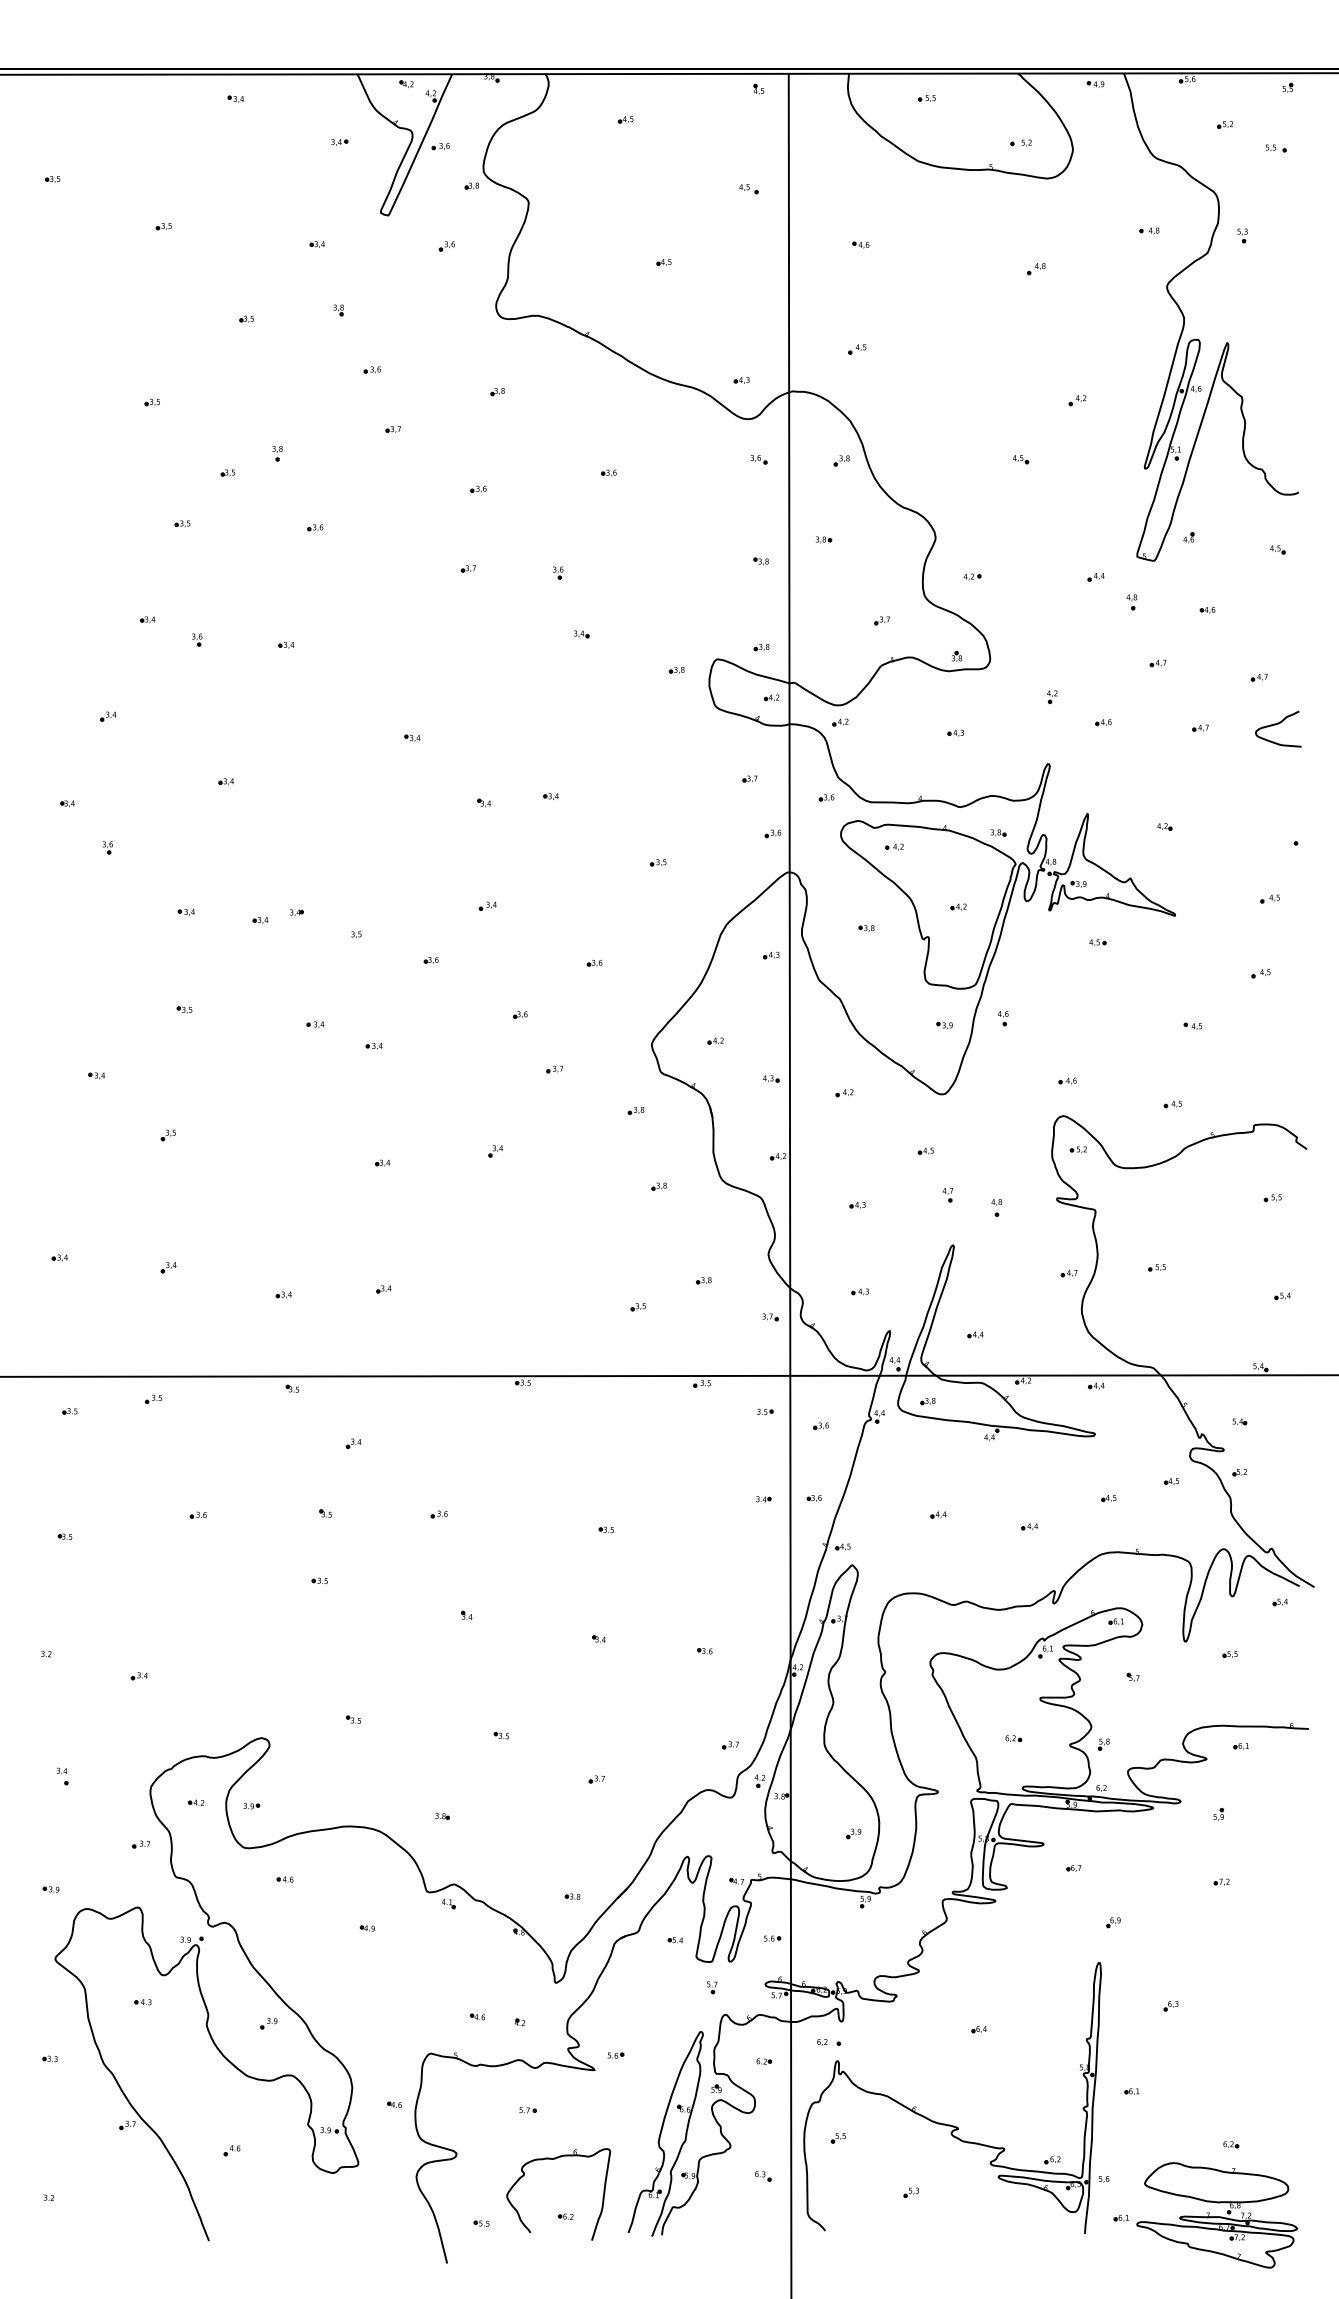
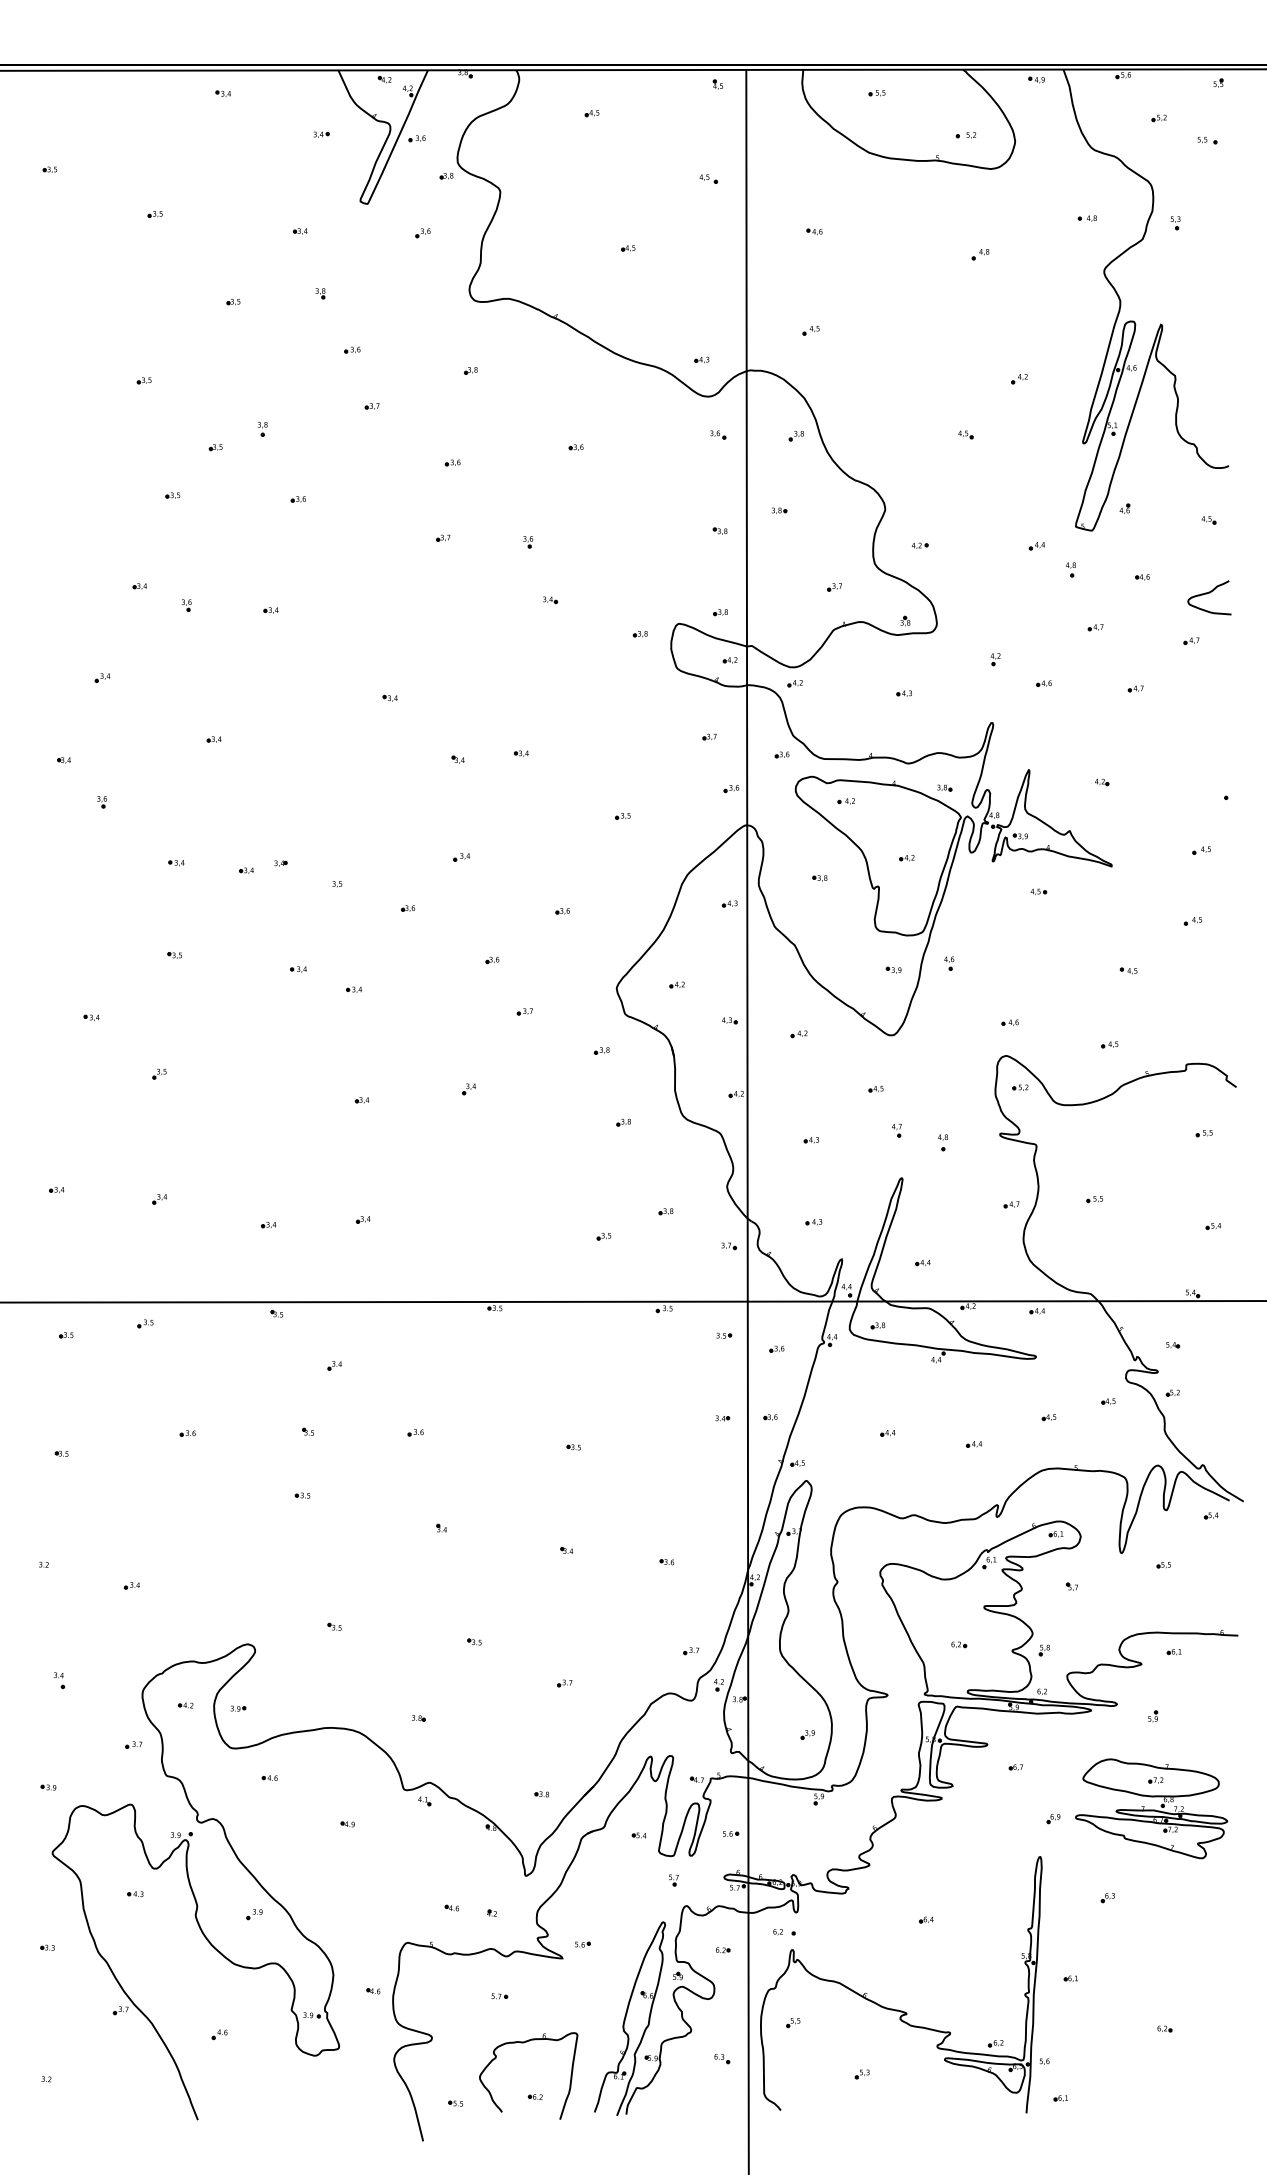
curve: (1278, 724) -> (1209, 593), moved
part: (1217, 2215) -> (1151, 1808), moved

